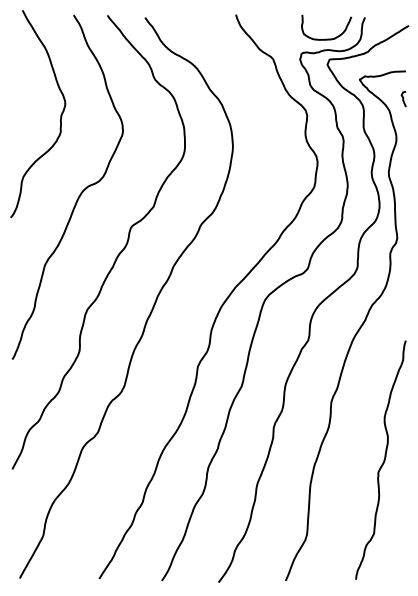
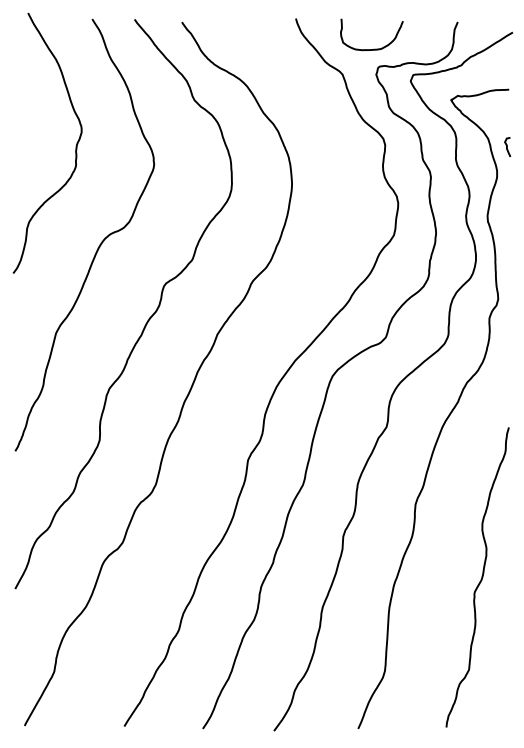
curve: (326, 38) -> (371, 48), moved
curve: (403, 98) -> (507, 146), moved

